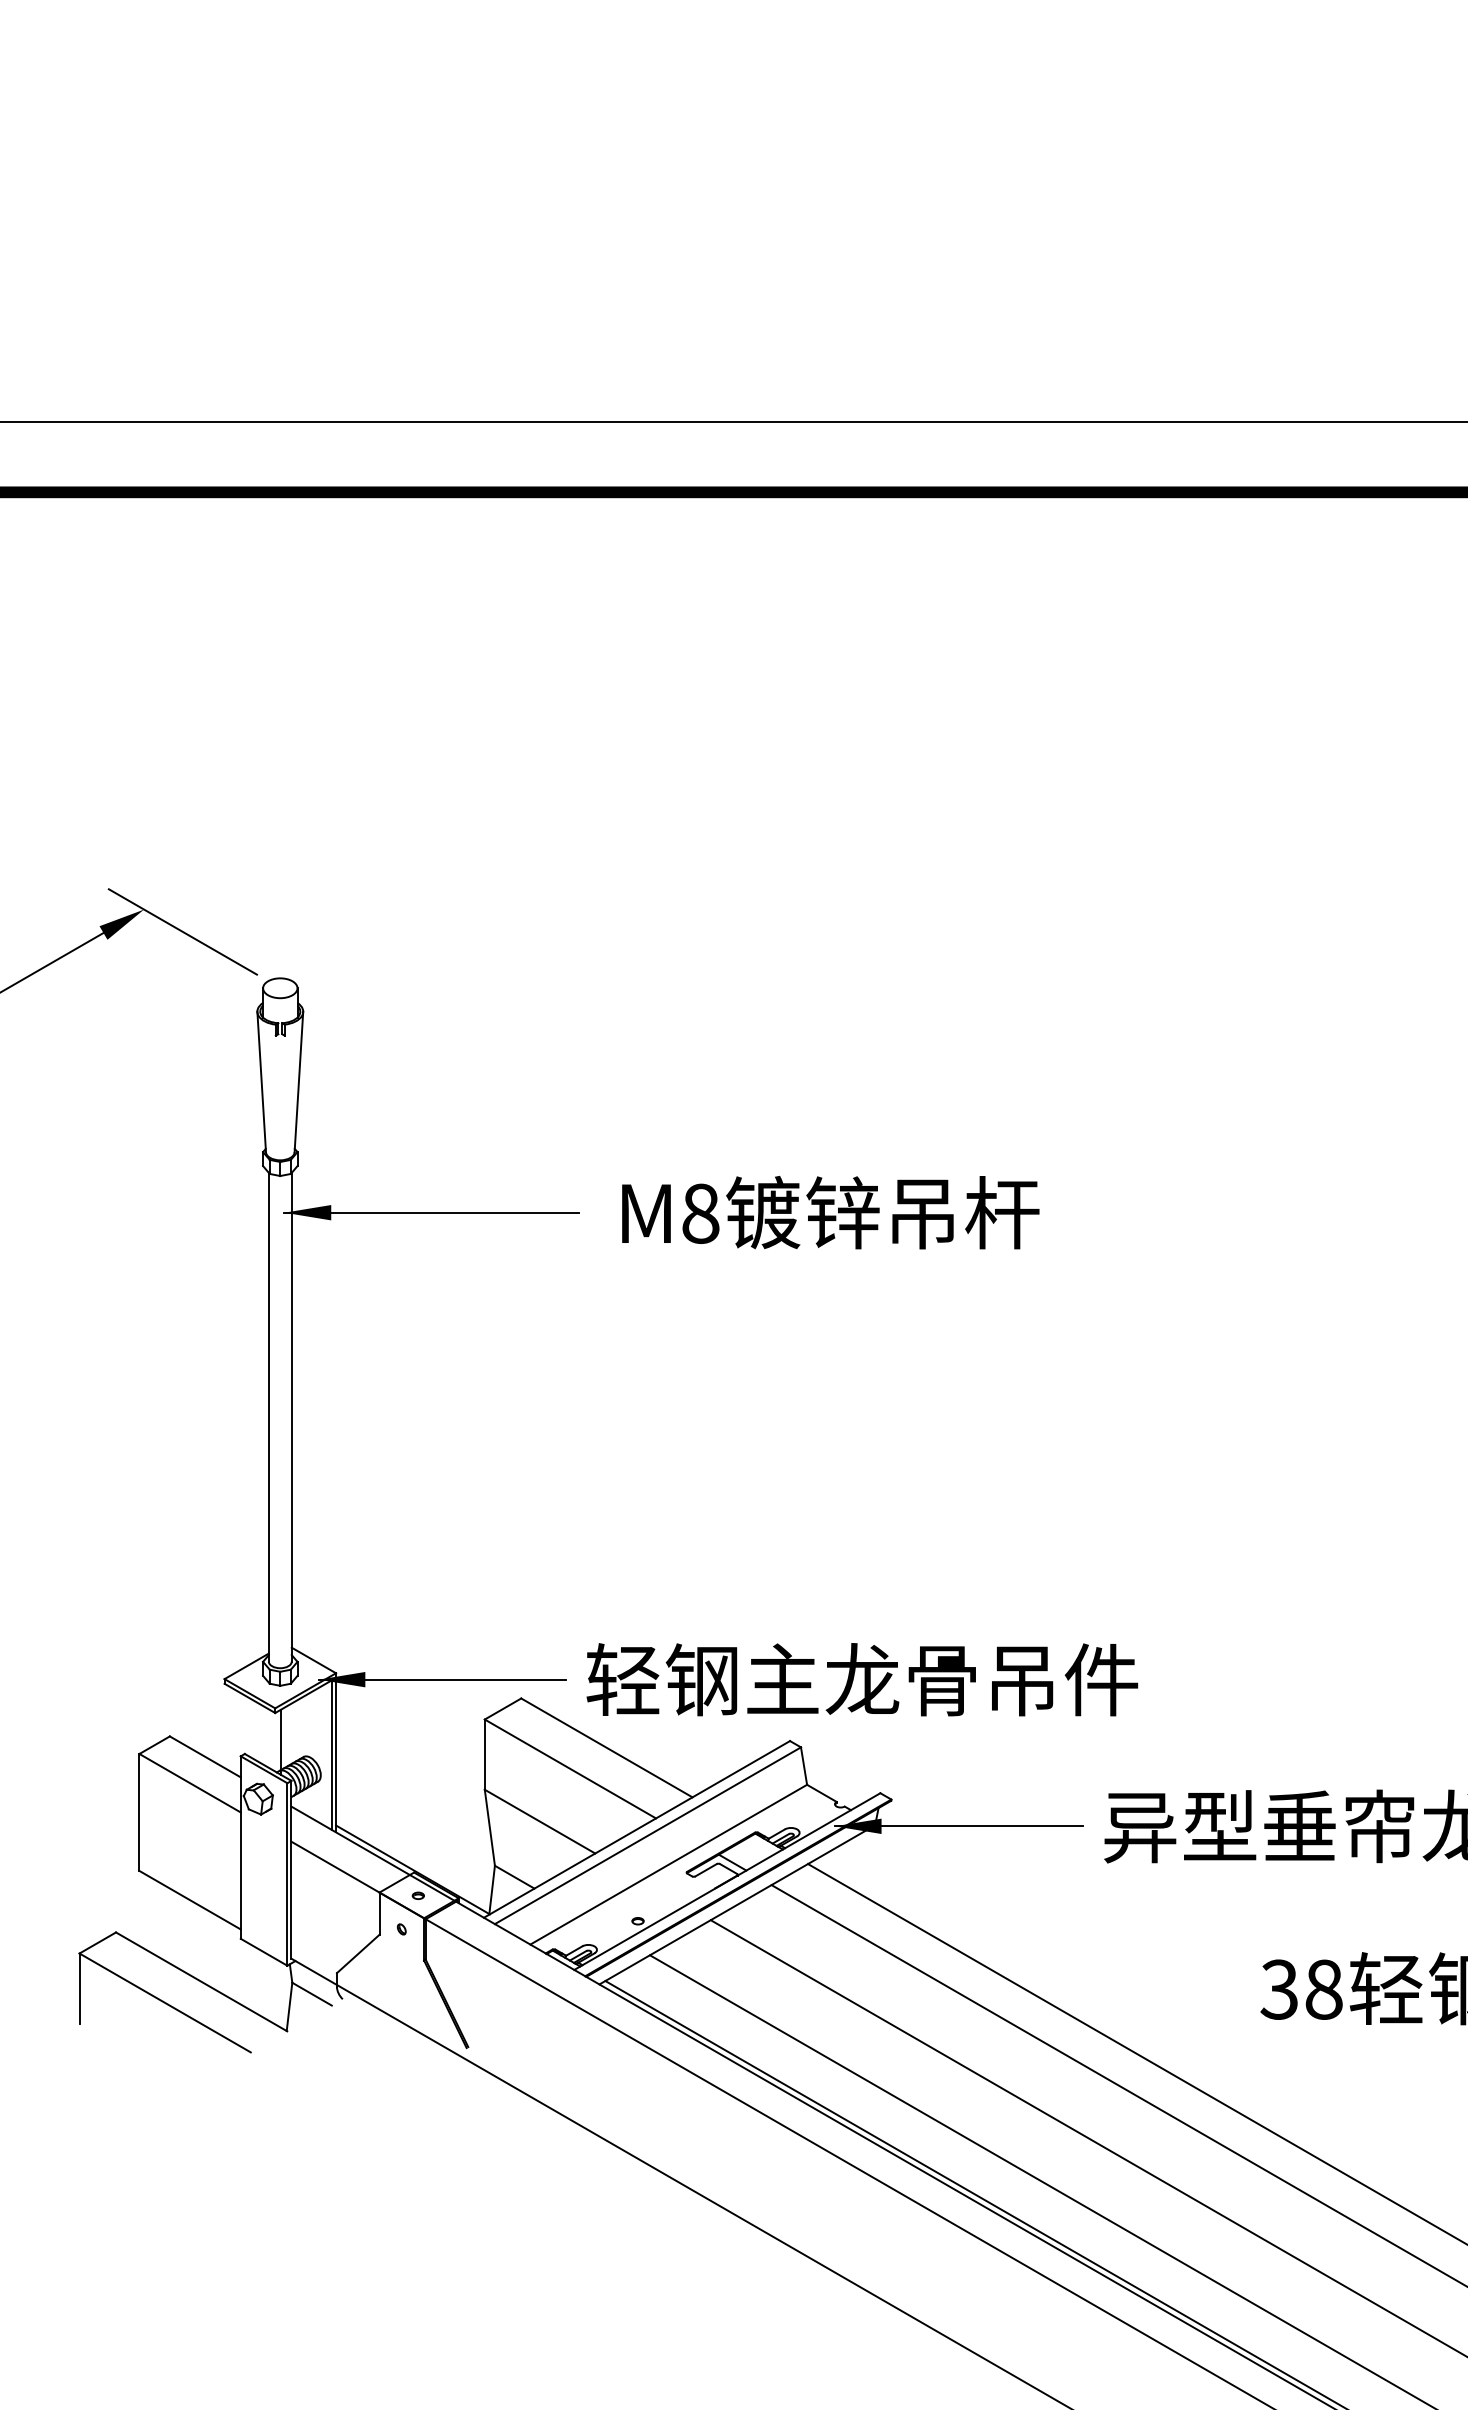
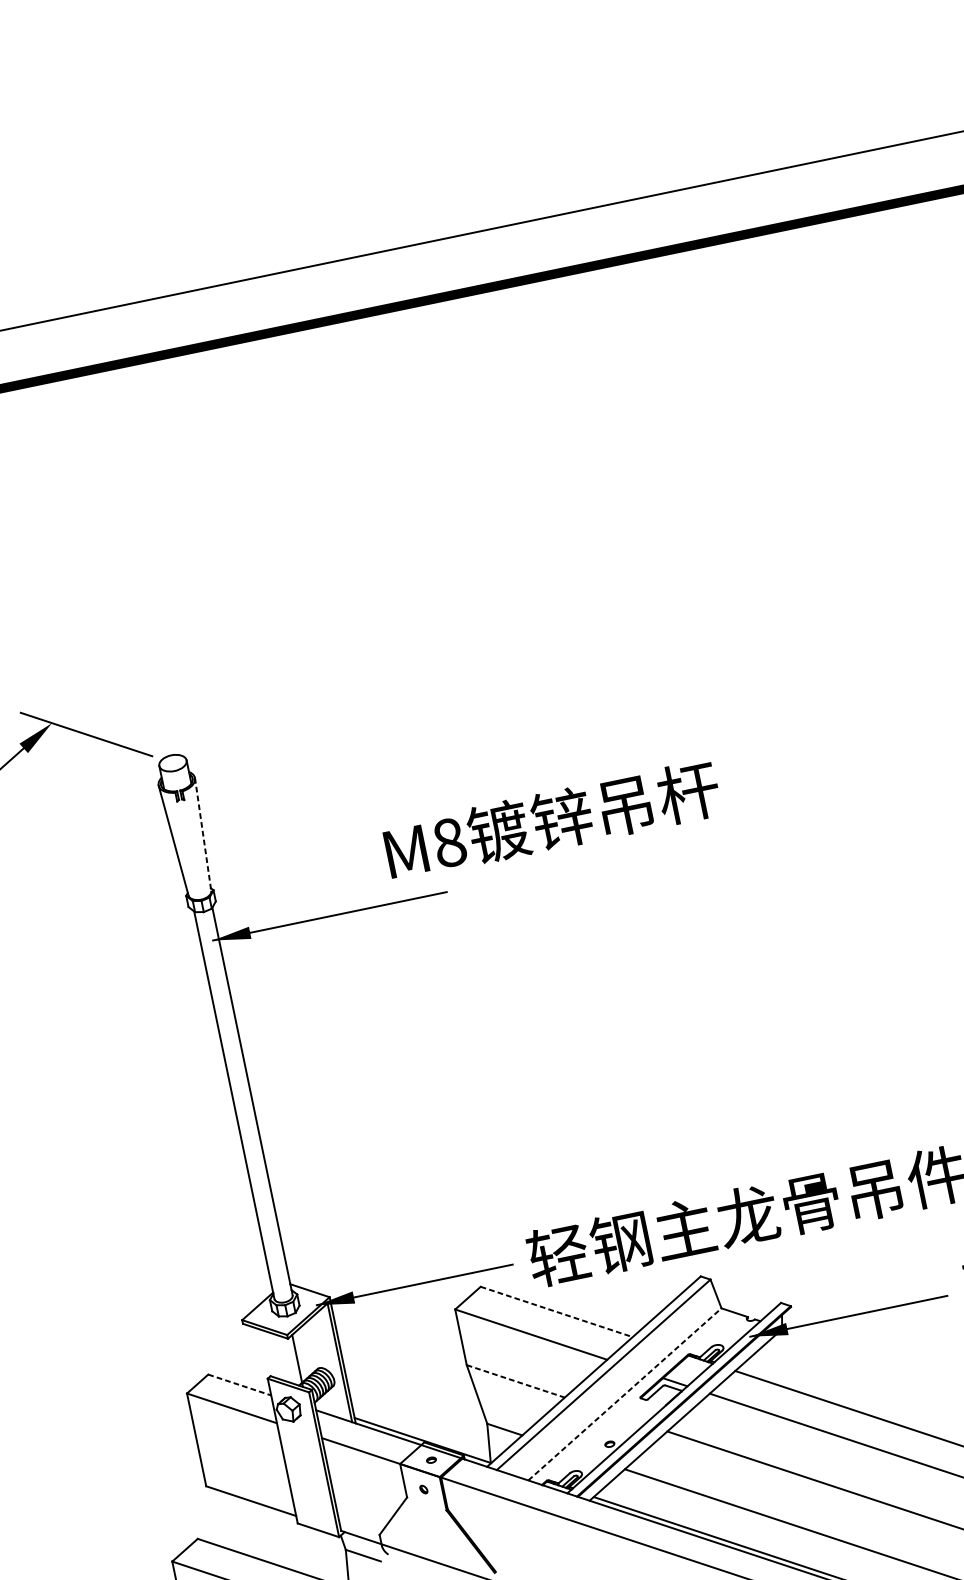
line: (298, 1082) -> (202, 834), solid -> dashed
text: (830, 1212) -> (552, 820), moved
line: (606, 1747) -> (556, 1311), solid -> dashed
line: (205, 1756) -> (239, 1384), solid -> dashed
line: (540, 1821) -> (516, 1381), solid -> dashed
line: (668, 1864) -> (624, 1394), solid -> dashed

